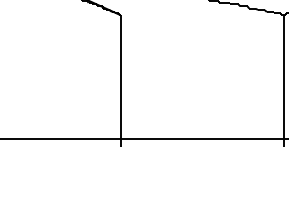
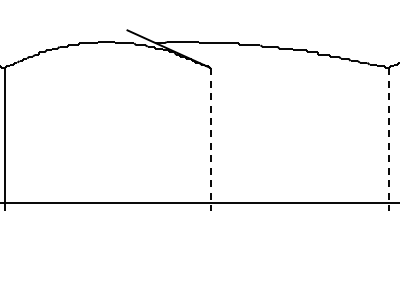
line: (120, 81) -> (210, 140), solid -> dashed
line: (284, 81) -> (388, 140), solid -> dashed

